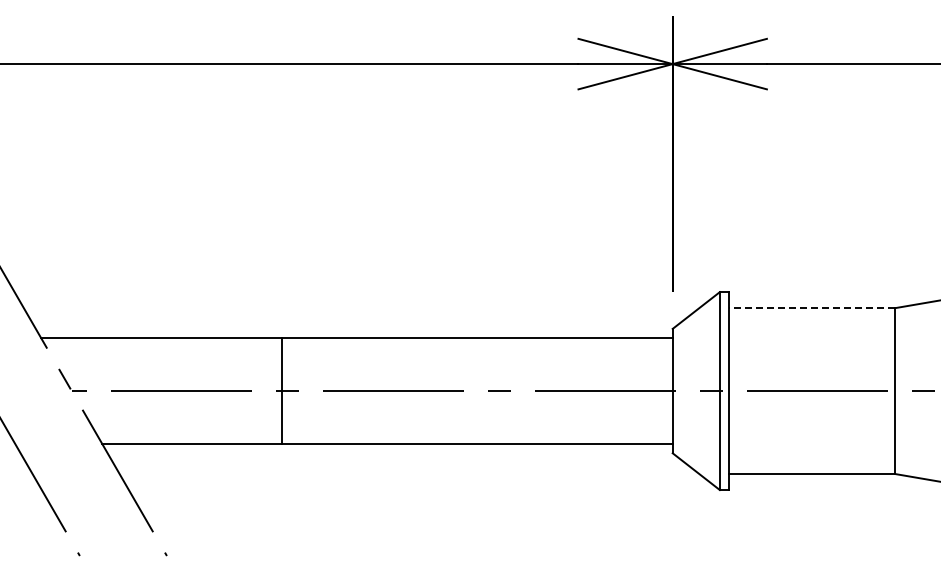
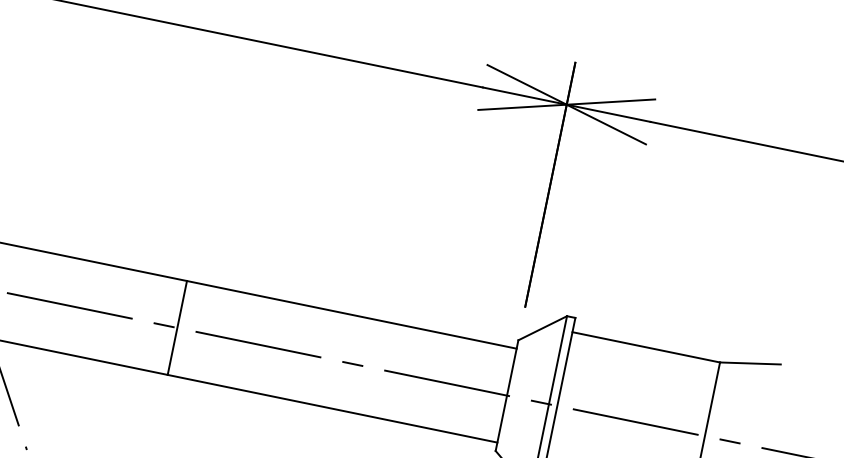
line: (812, 308) -> (646, 347), dashed -> solid
line: (282, 390) -> (177, 327), moved

